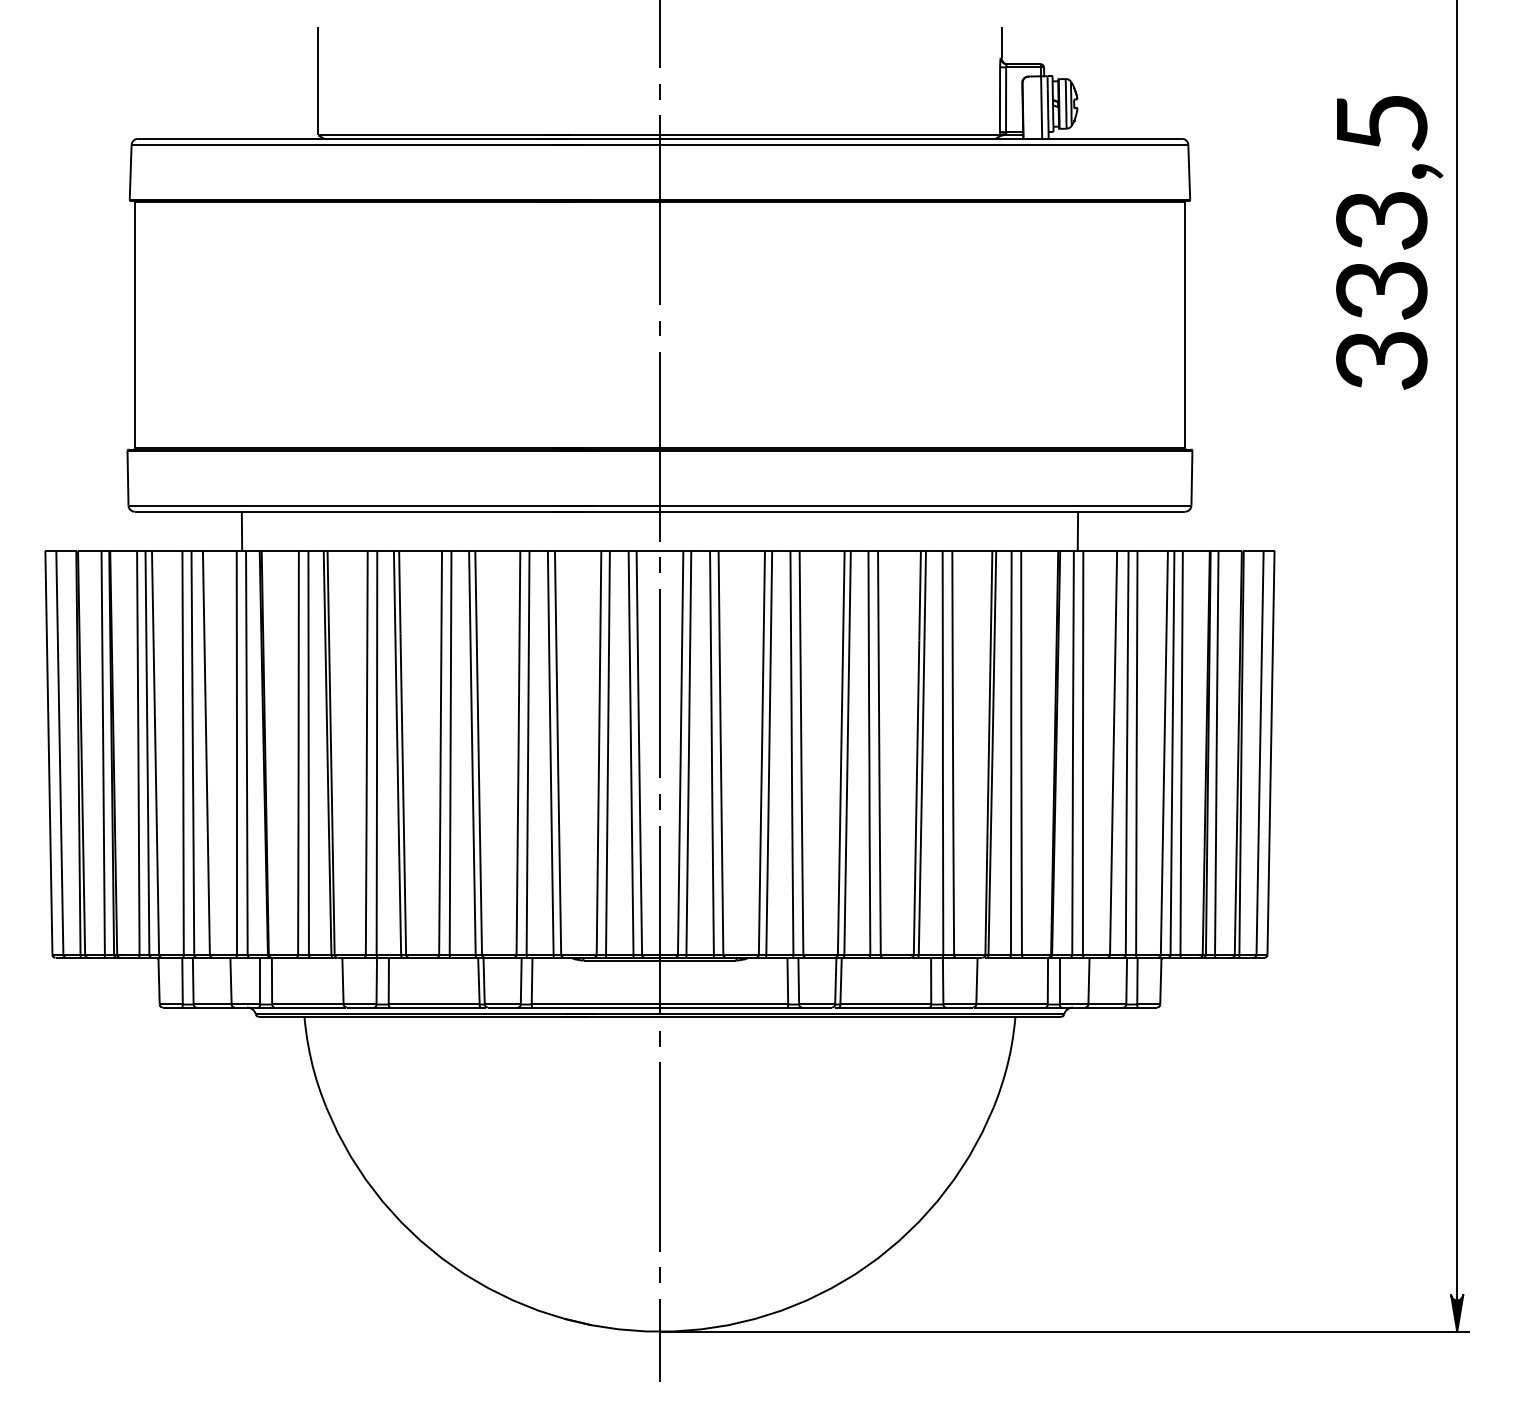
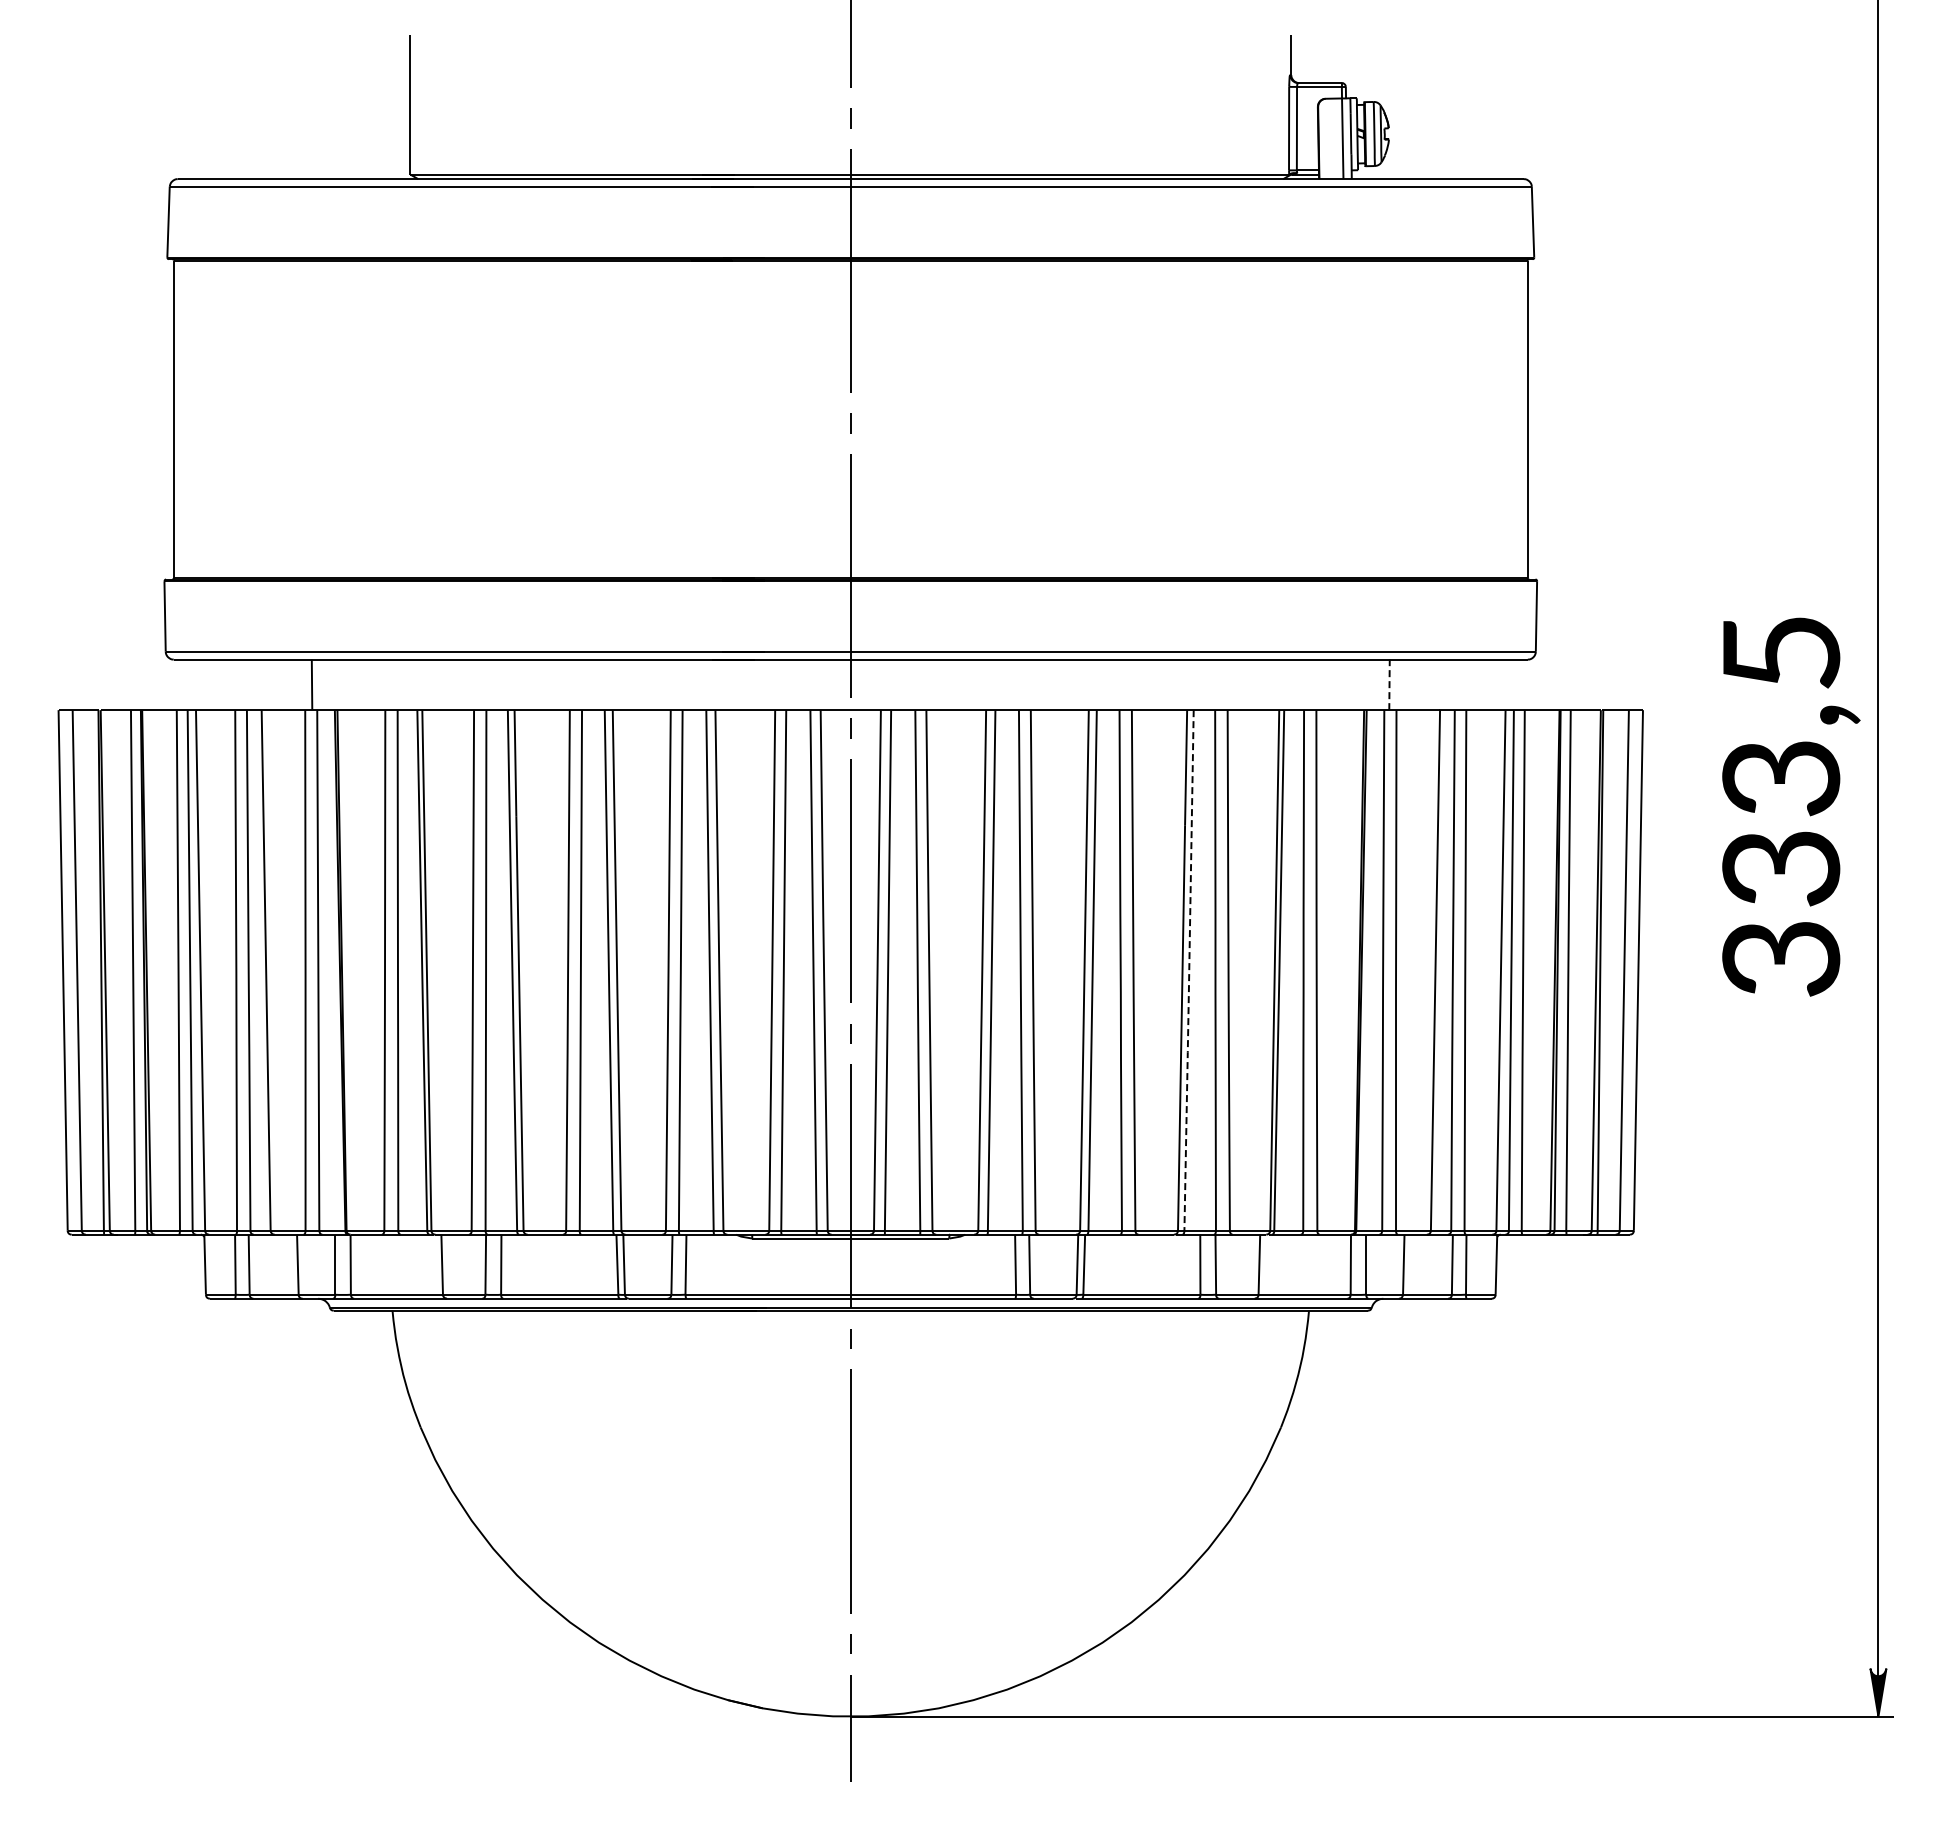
text: (1389, 242) -> (1791, 806), moved
line: (1077, 530) -> (1389, 684), solid -> dashed
line: (922, 753) -> (1189, 971), solid -> dashed

